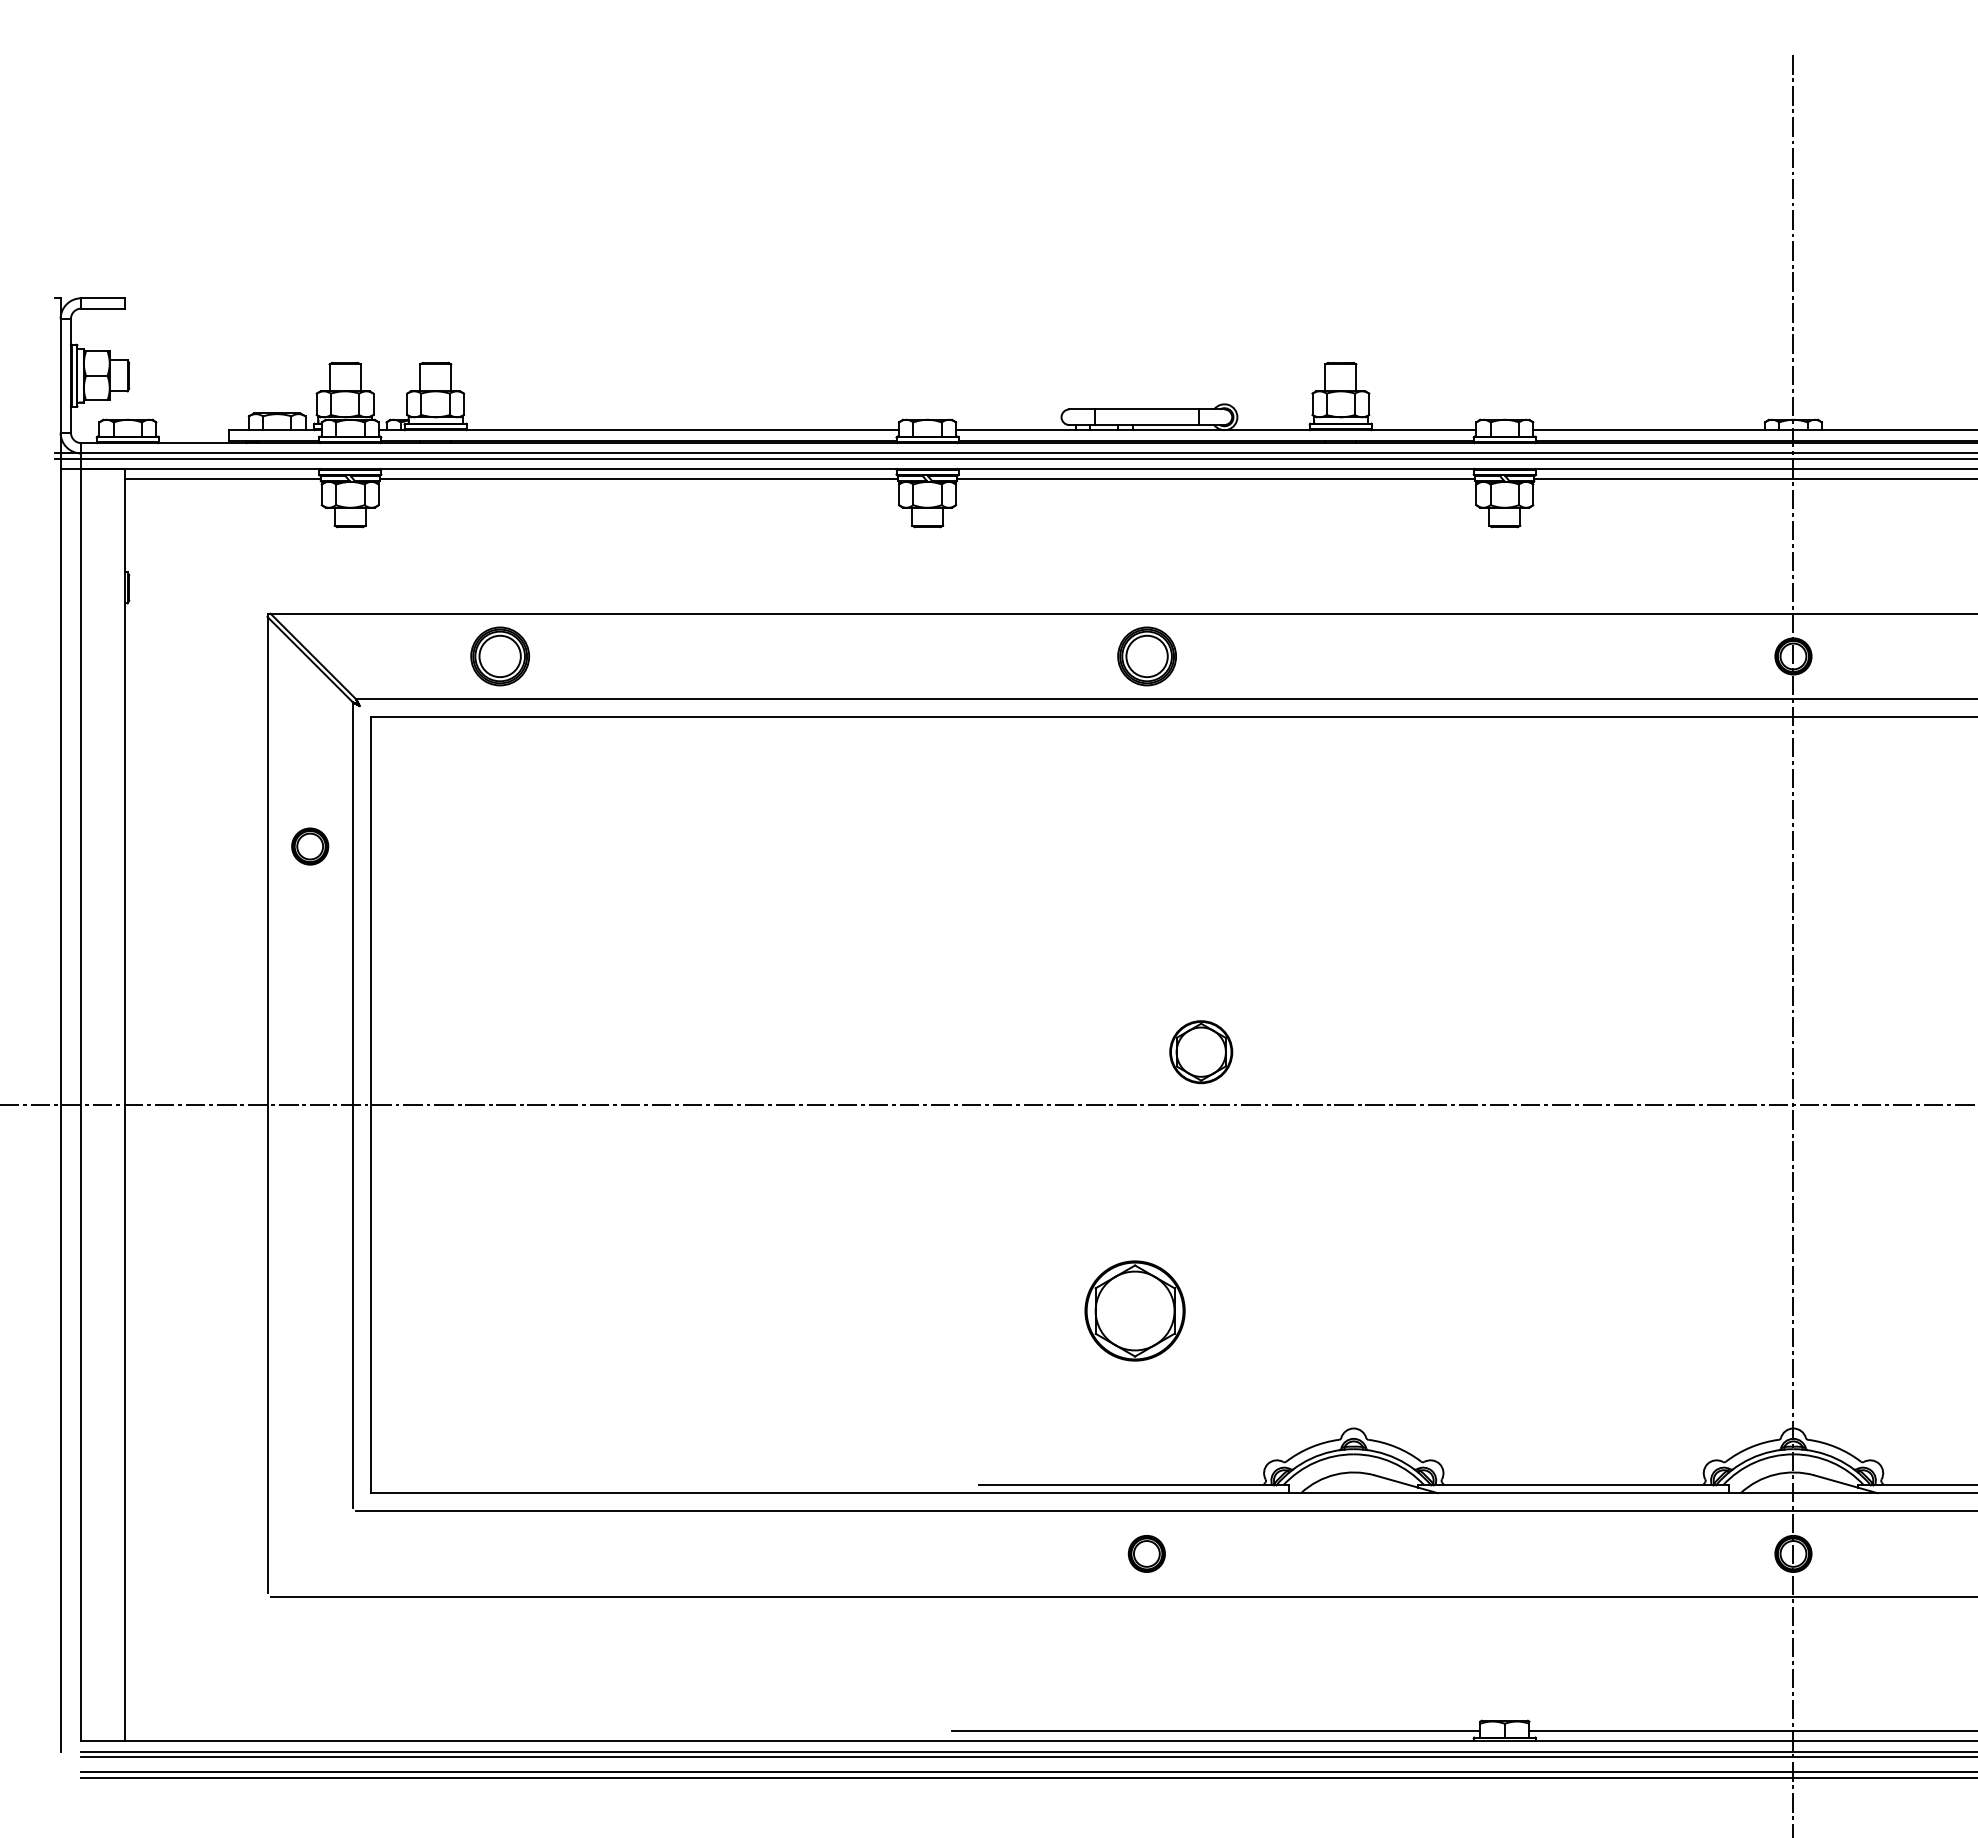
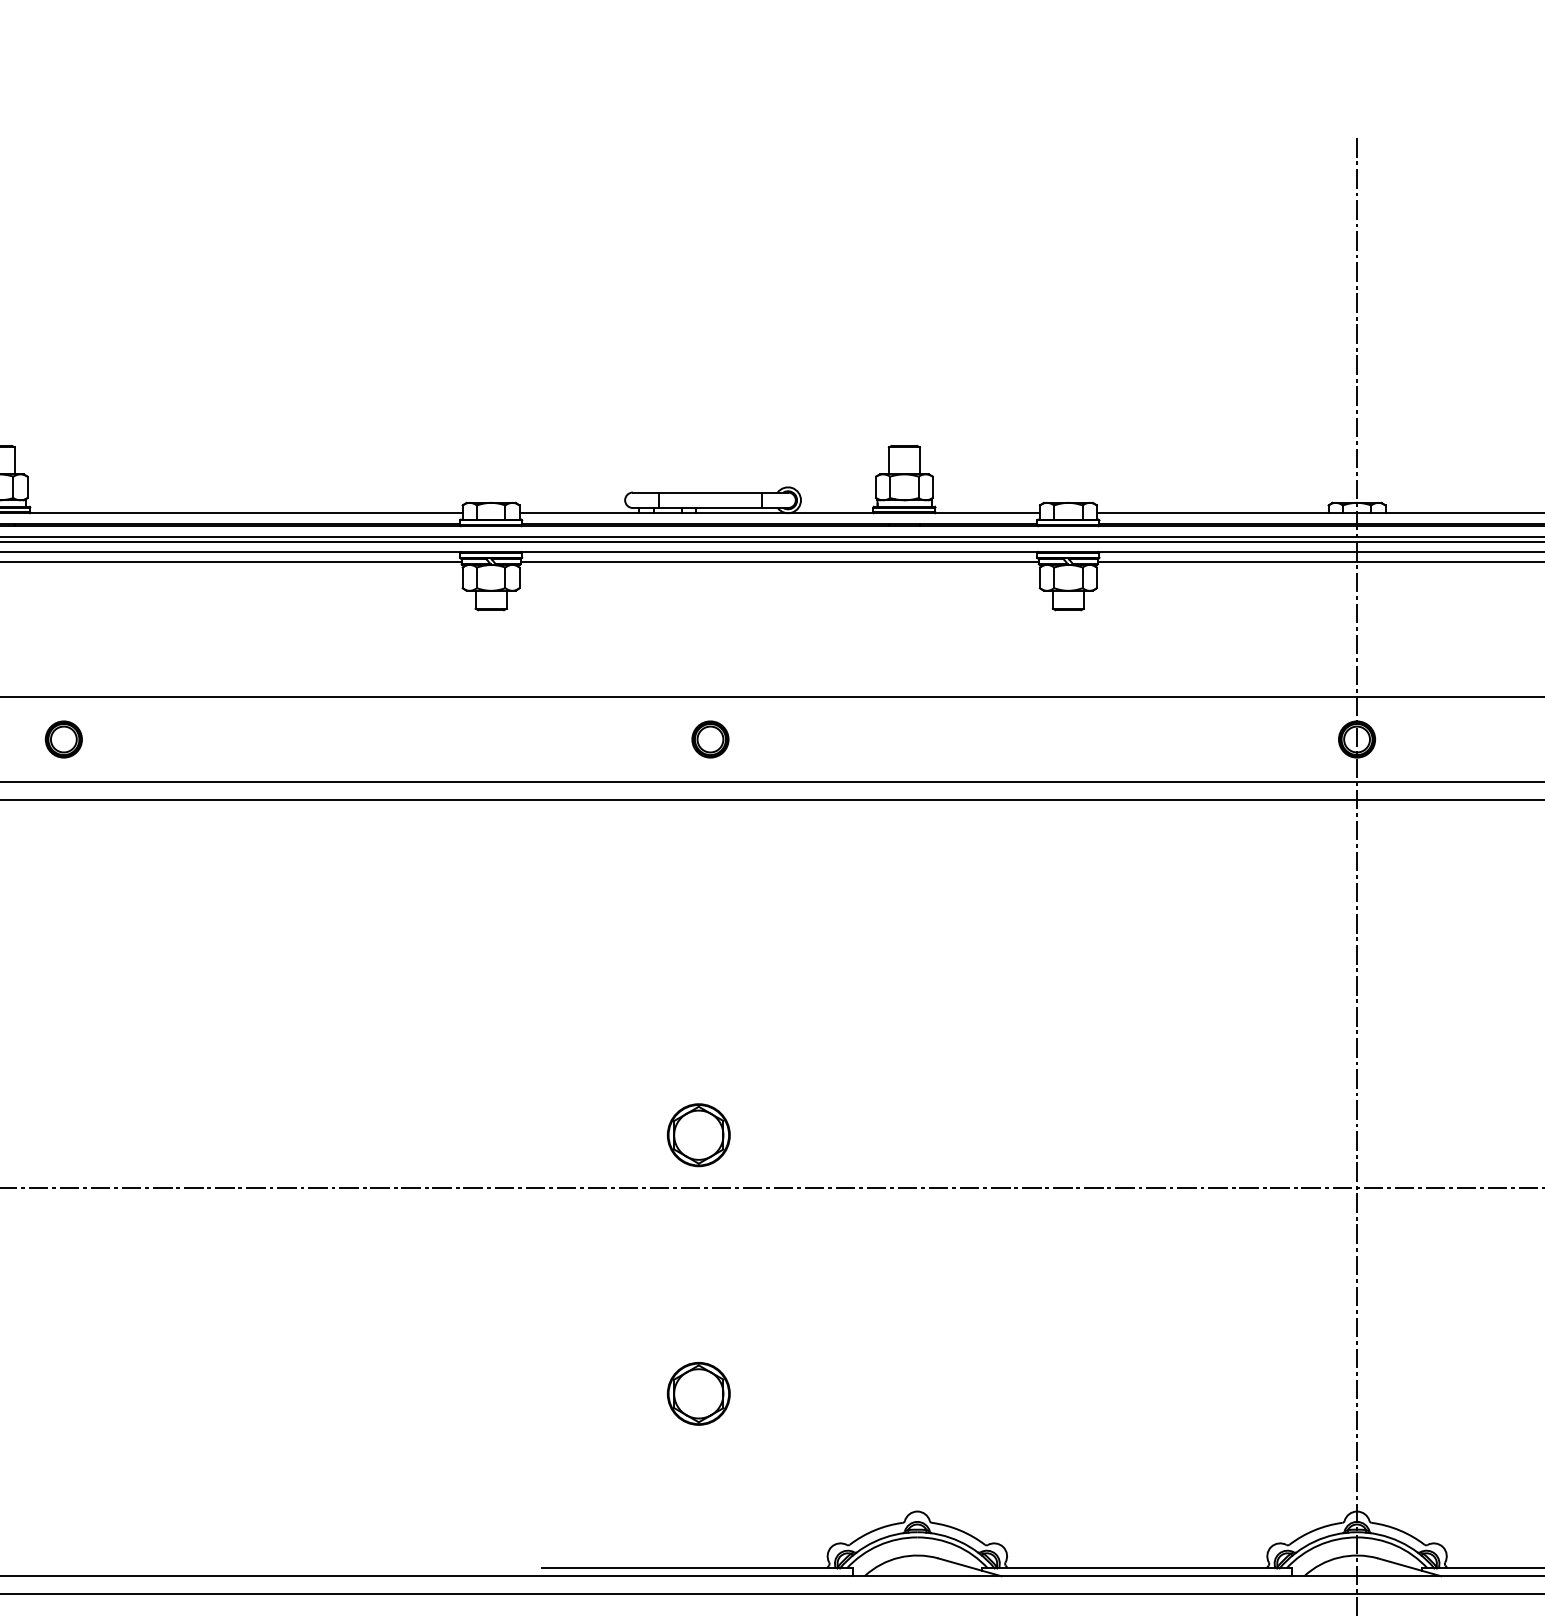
part: (500, 656) -> (64, 739), size x0.62
part: (1146, 656) -> (710, 739), size x0.62
part: (1201, 1052) -> (699, 1135), moved
part: (1135, 1310) -> (699, 1393), size x0.62

